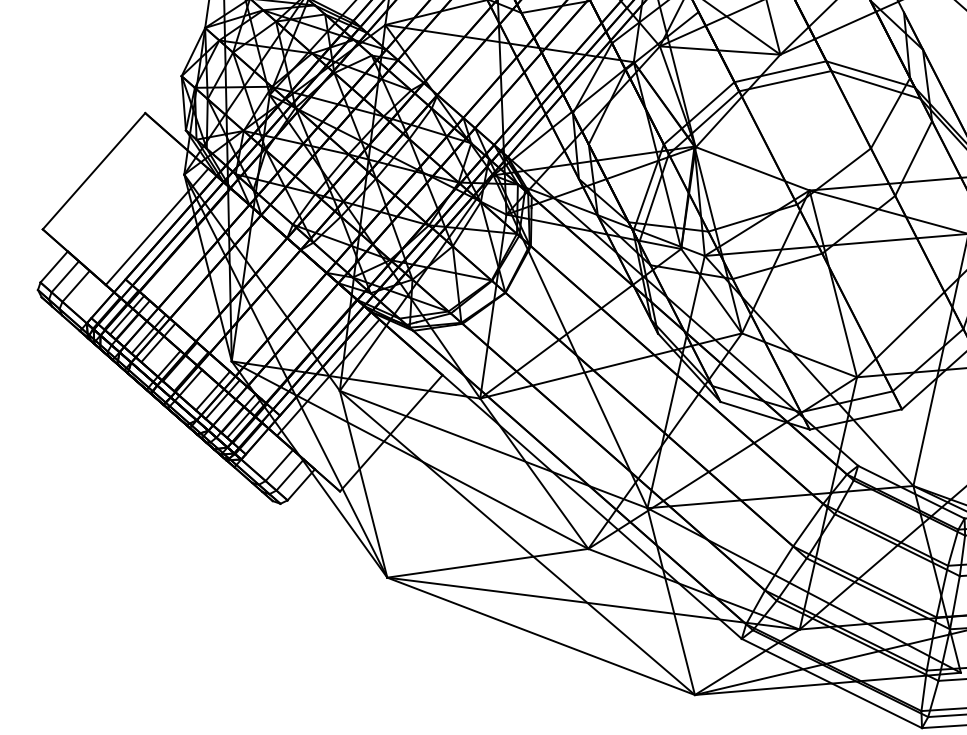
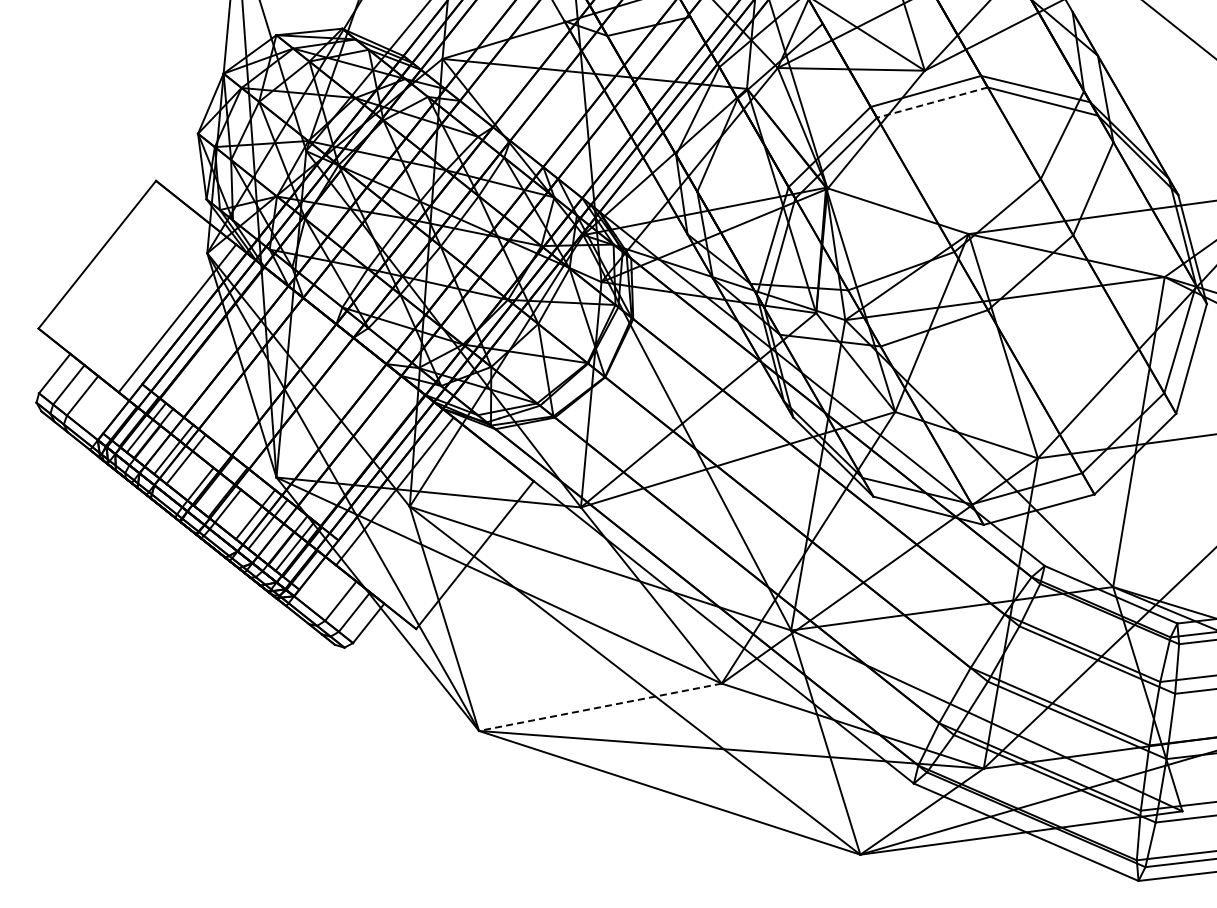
line: (784, 81) -> (931, 102), solid -> dashed
line: (487, 563) -> (600, 707), solid -> dashed

